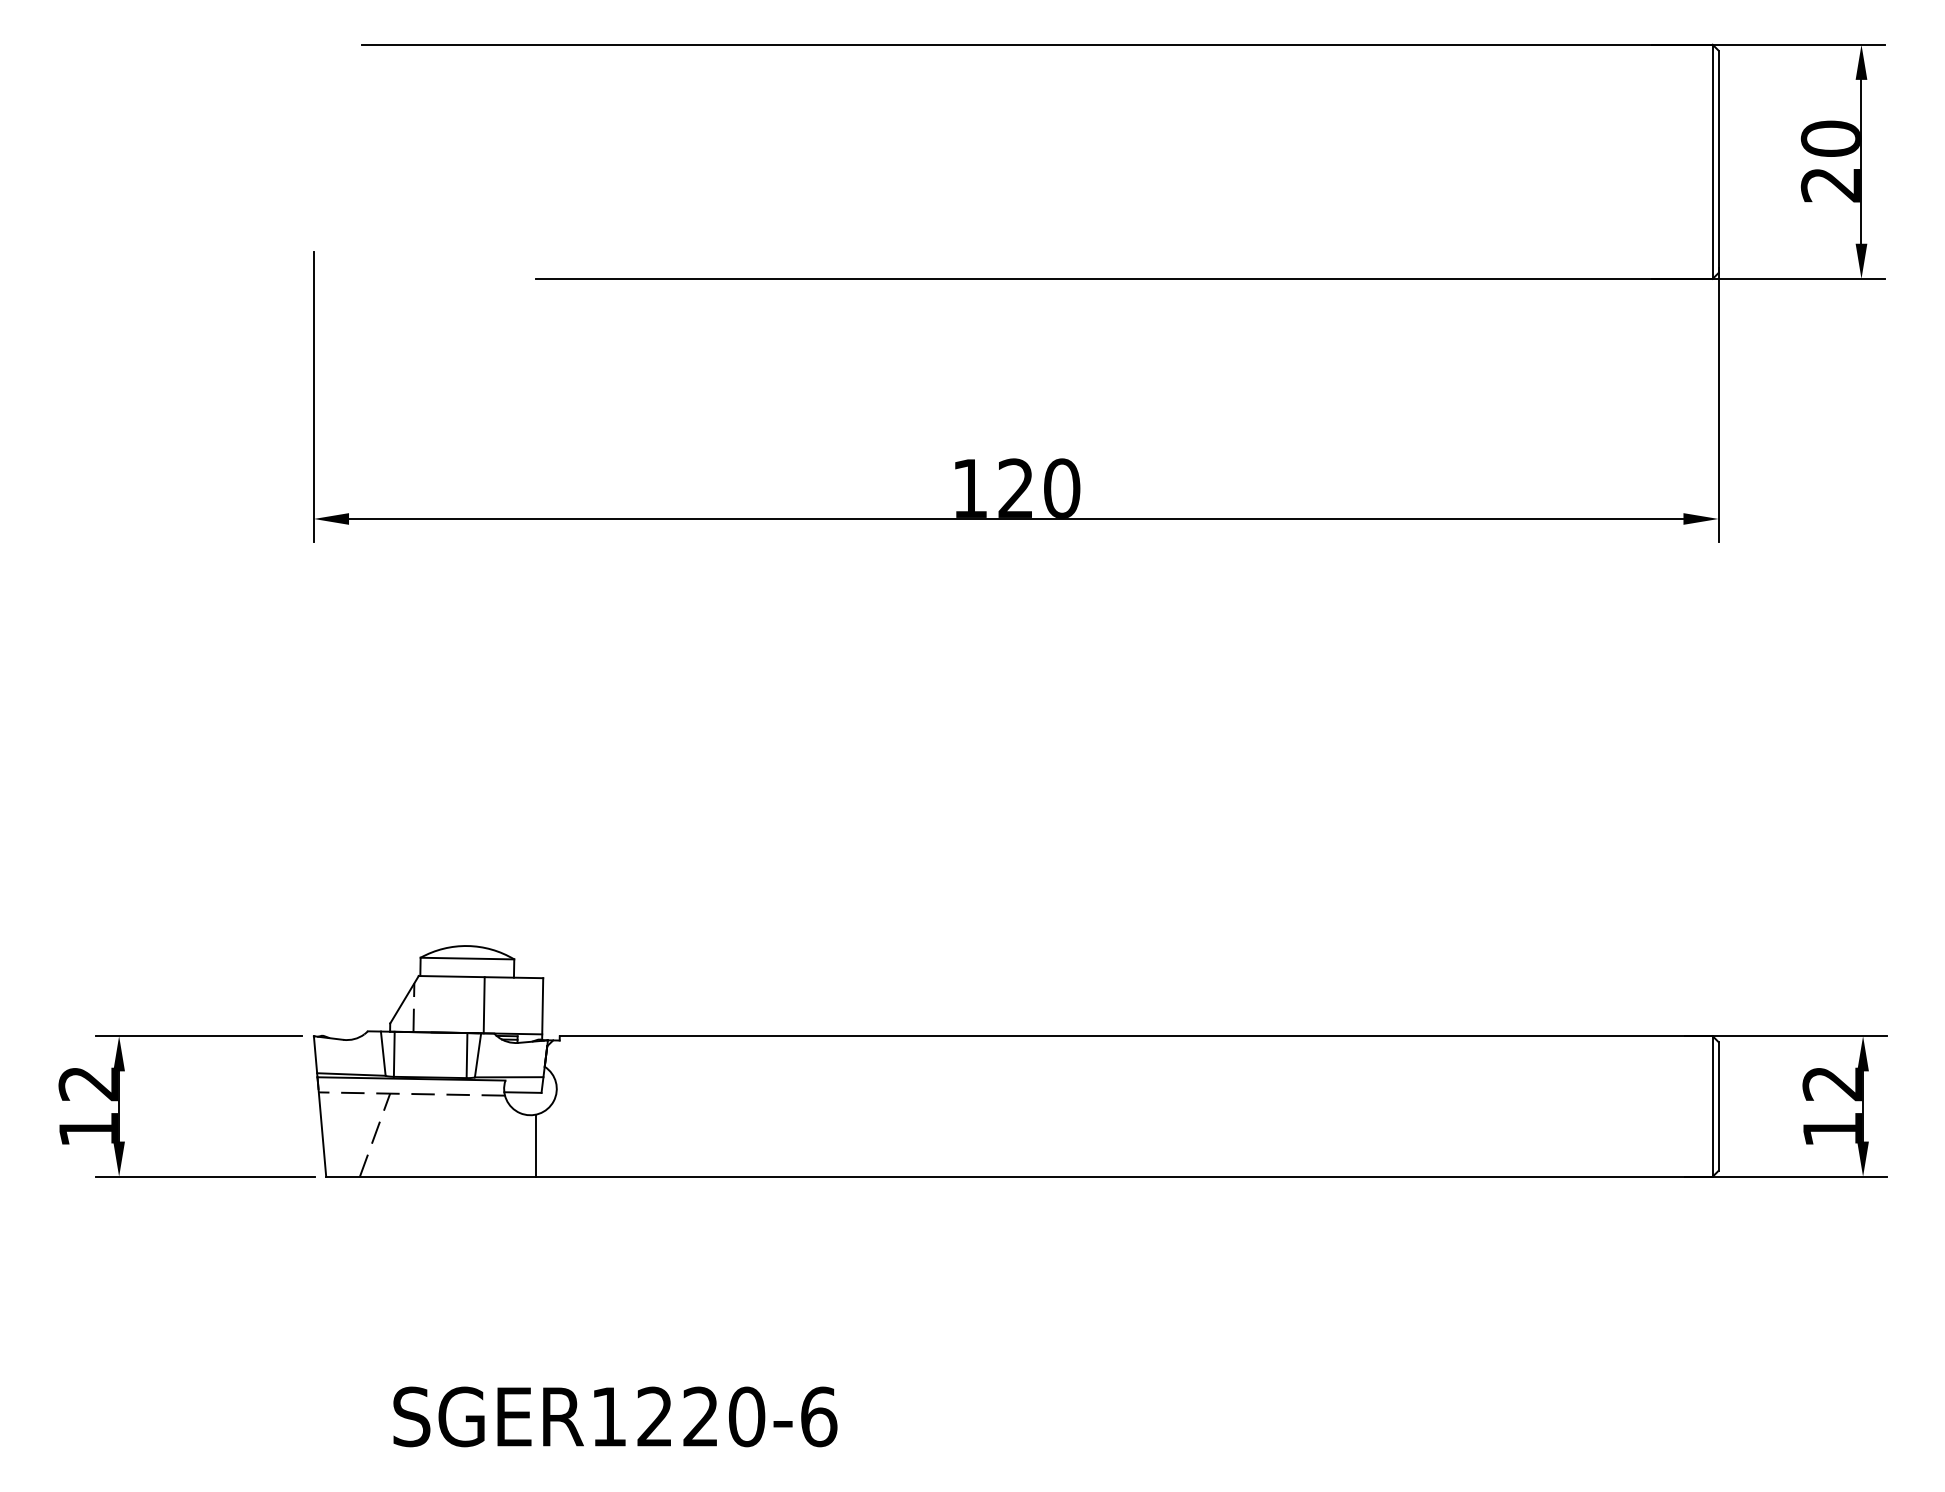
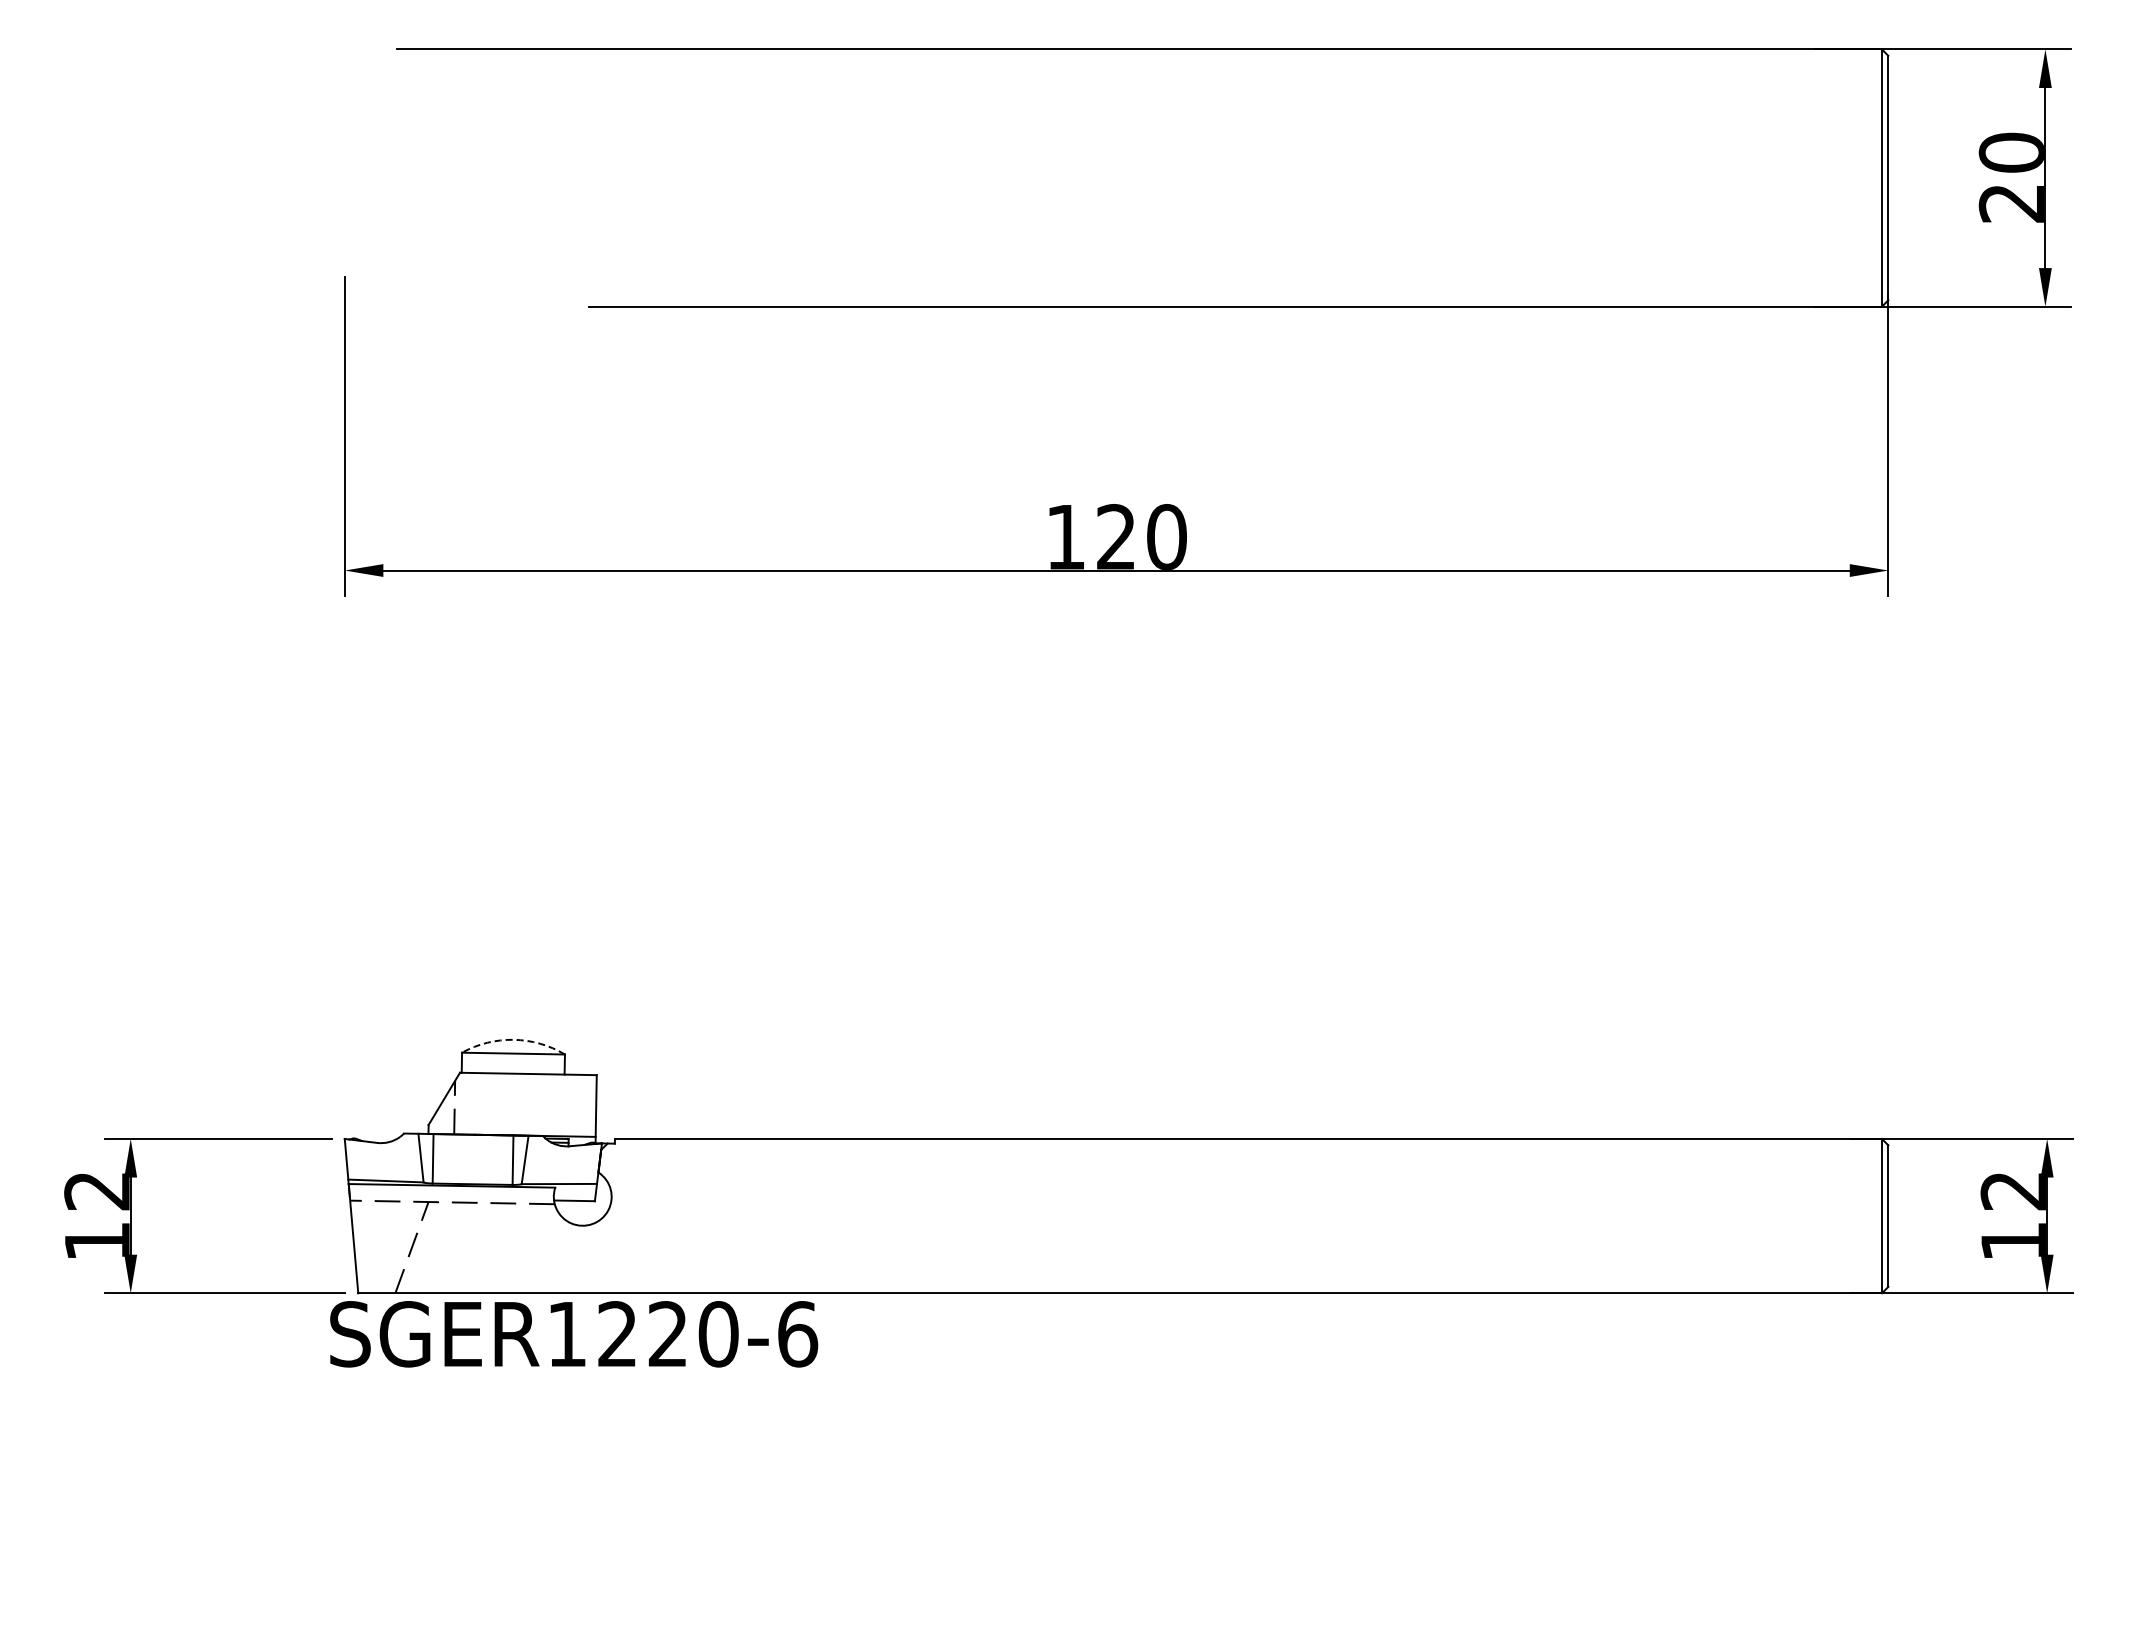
arc: (467, 945) -> (513, 1039), solid -> dashed
line: (483, 1004) -> (531, 1104), removed
line: (536, 1145) -> (589, 1259), removed
text: (615, 1417) -> (574, 1334), moved

